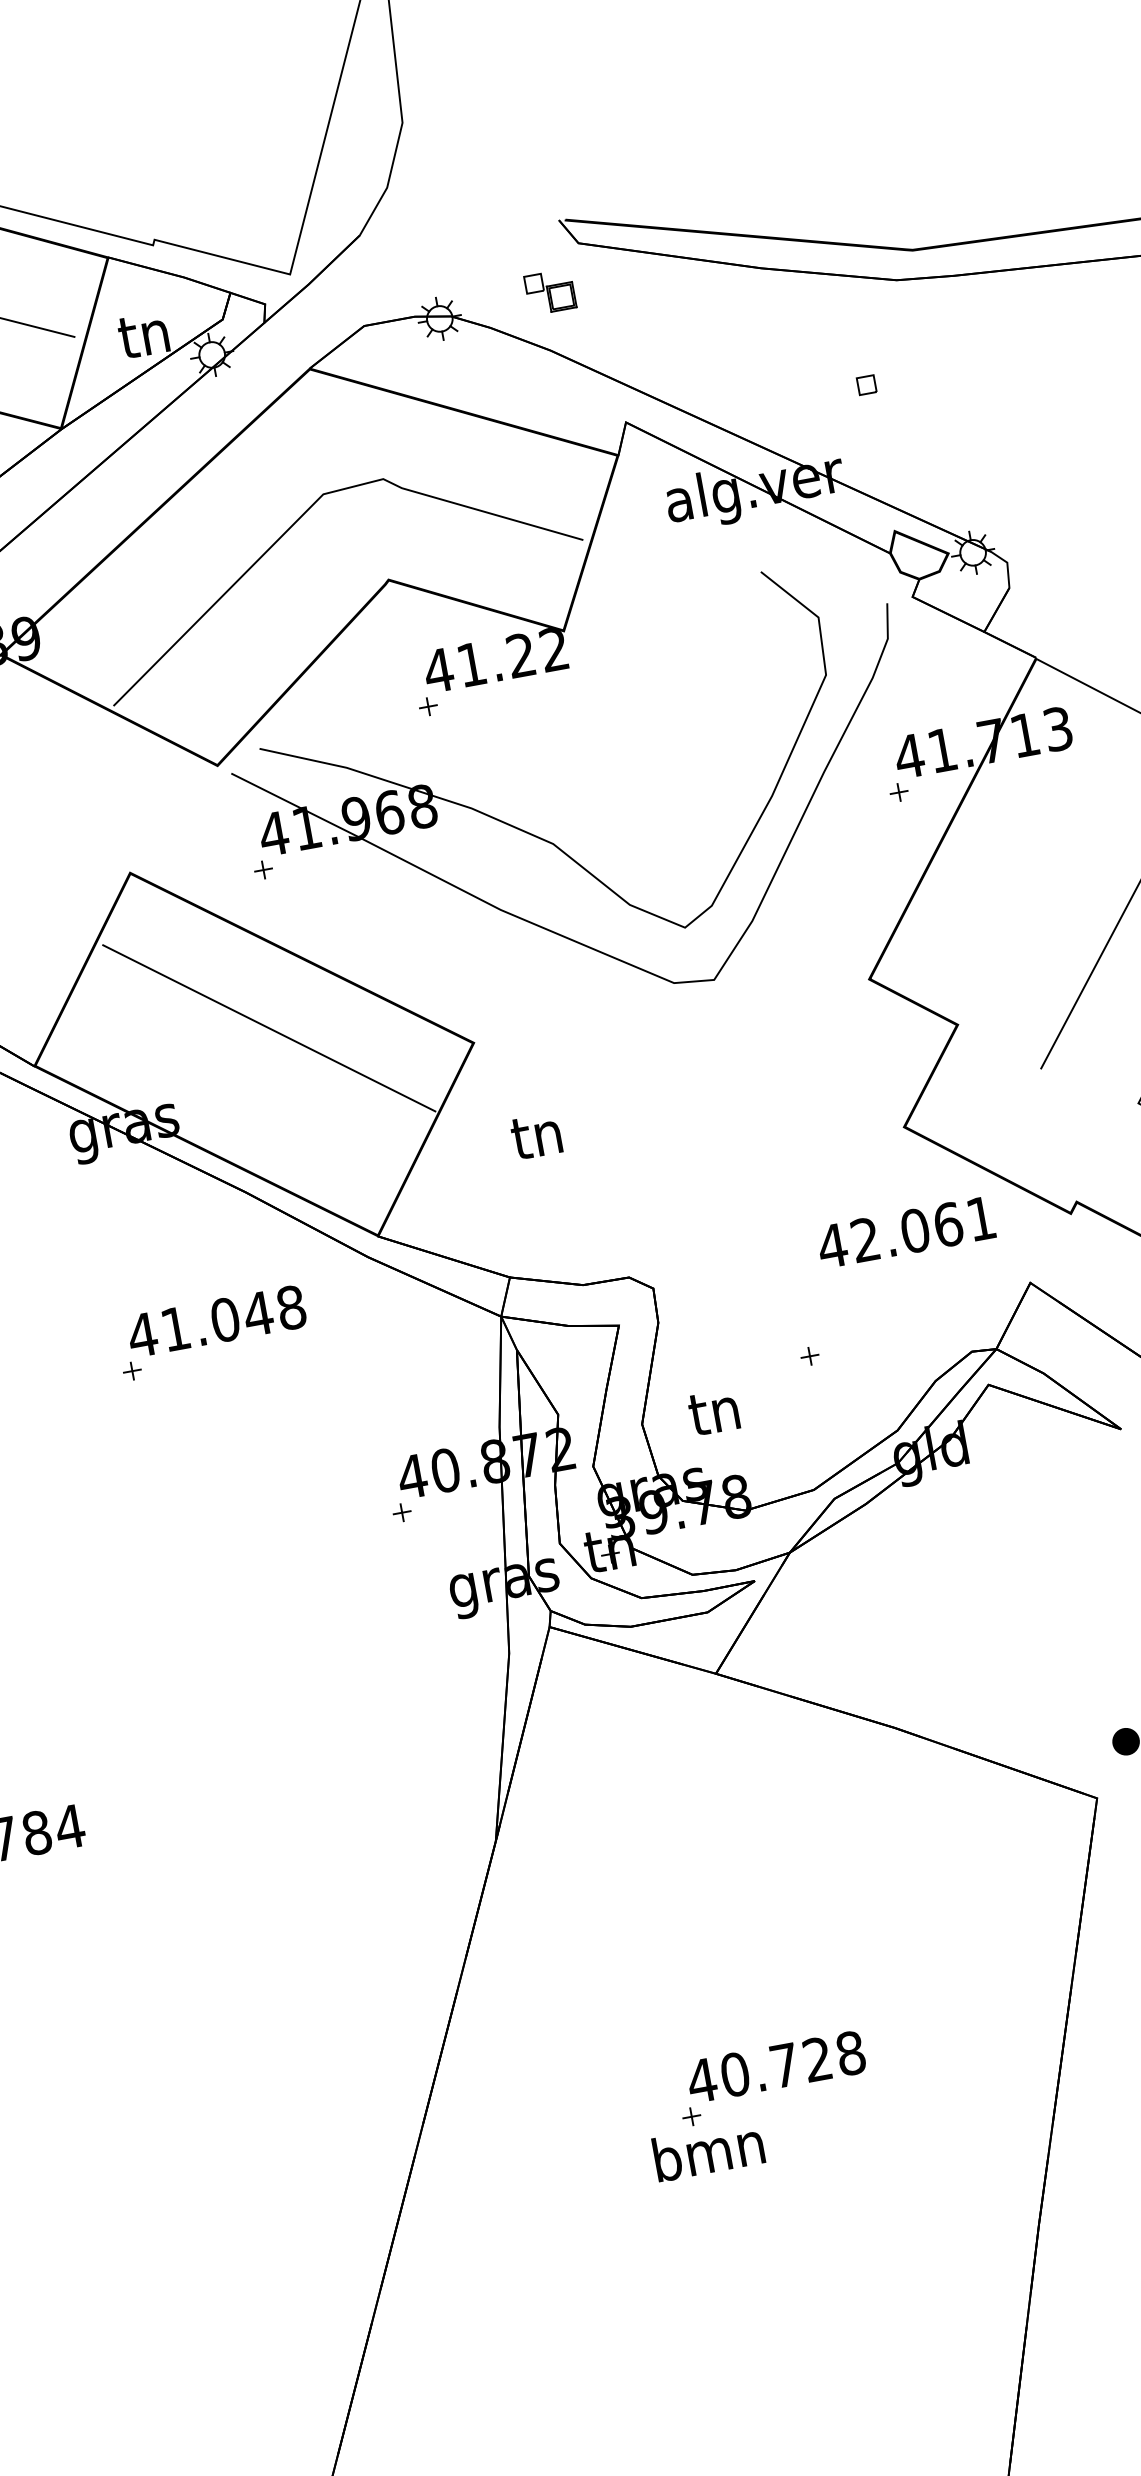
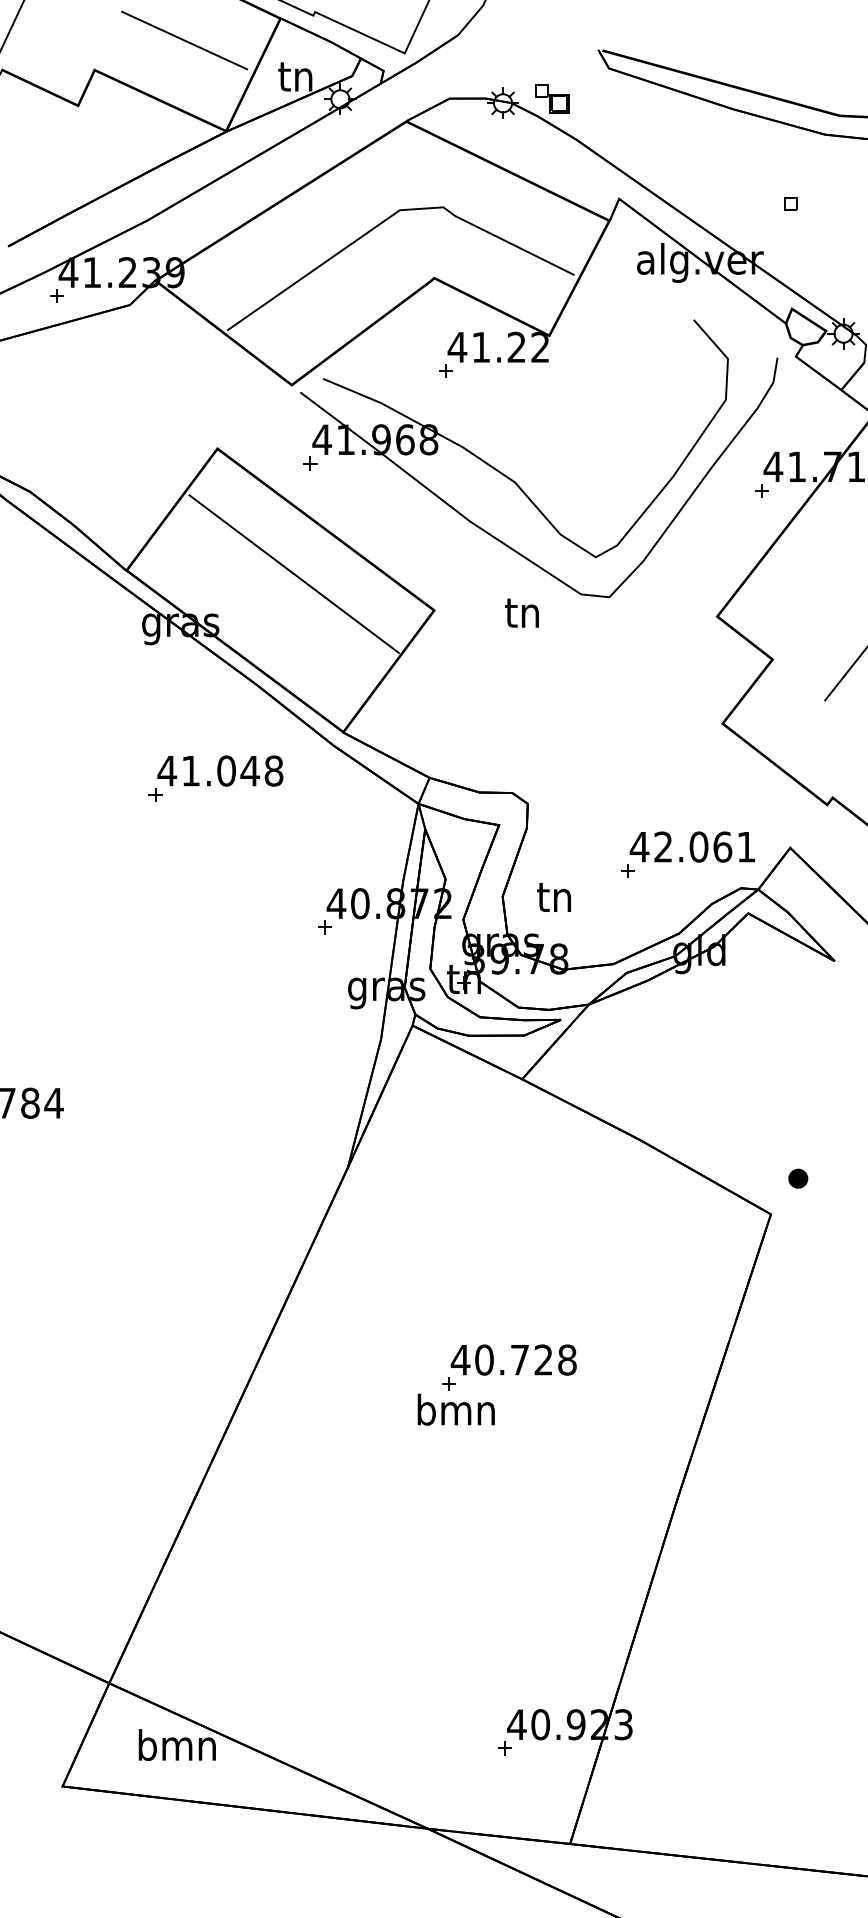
part: (550, 291) -> (552, 98), moved
text: (535, 1135) -> (521, 612), moved
text: (904, 1231) -> (691, 846), moved

